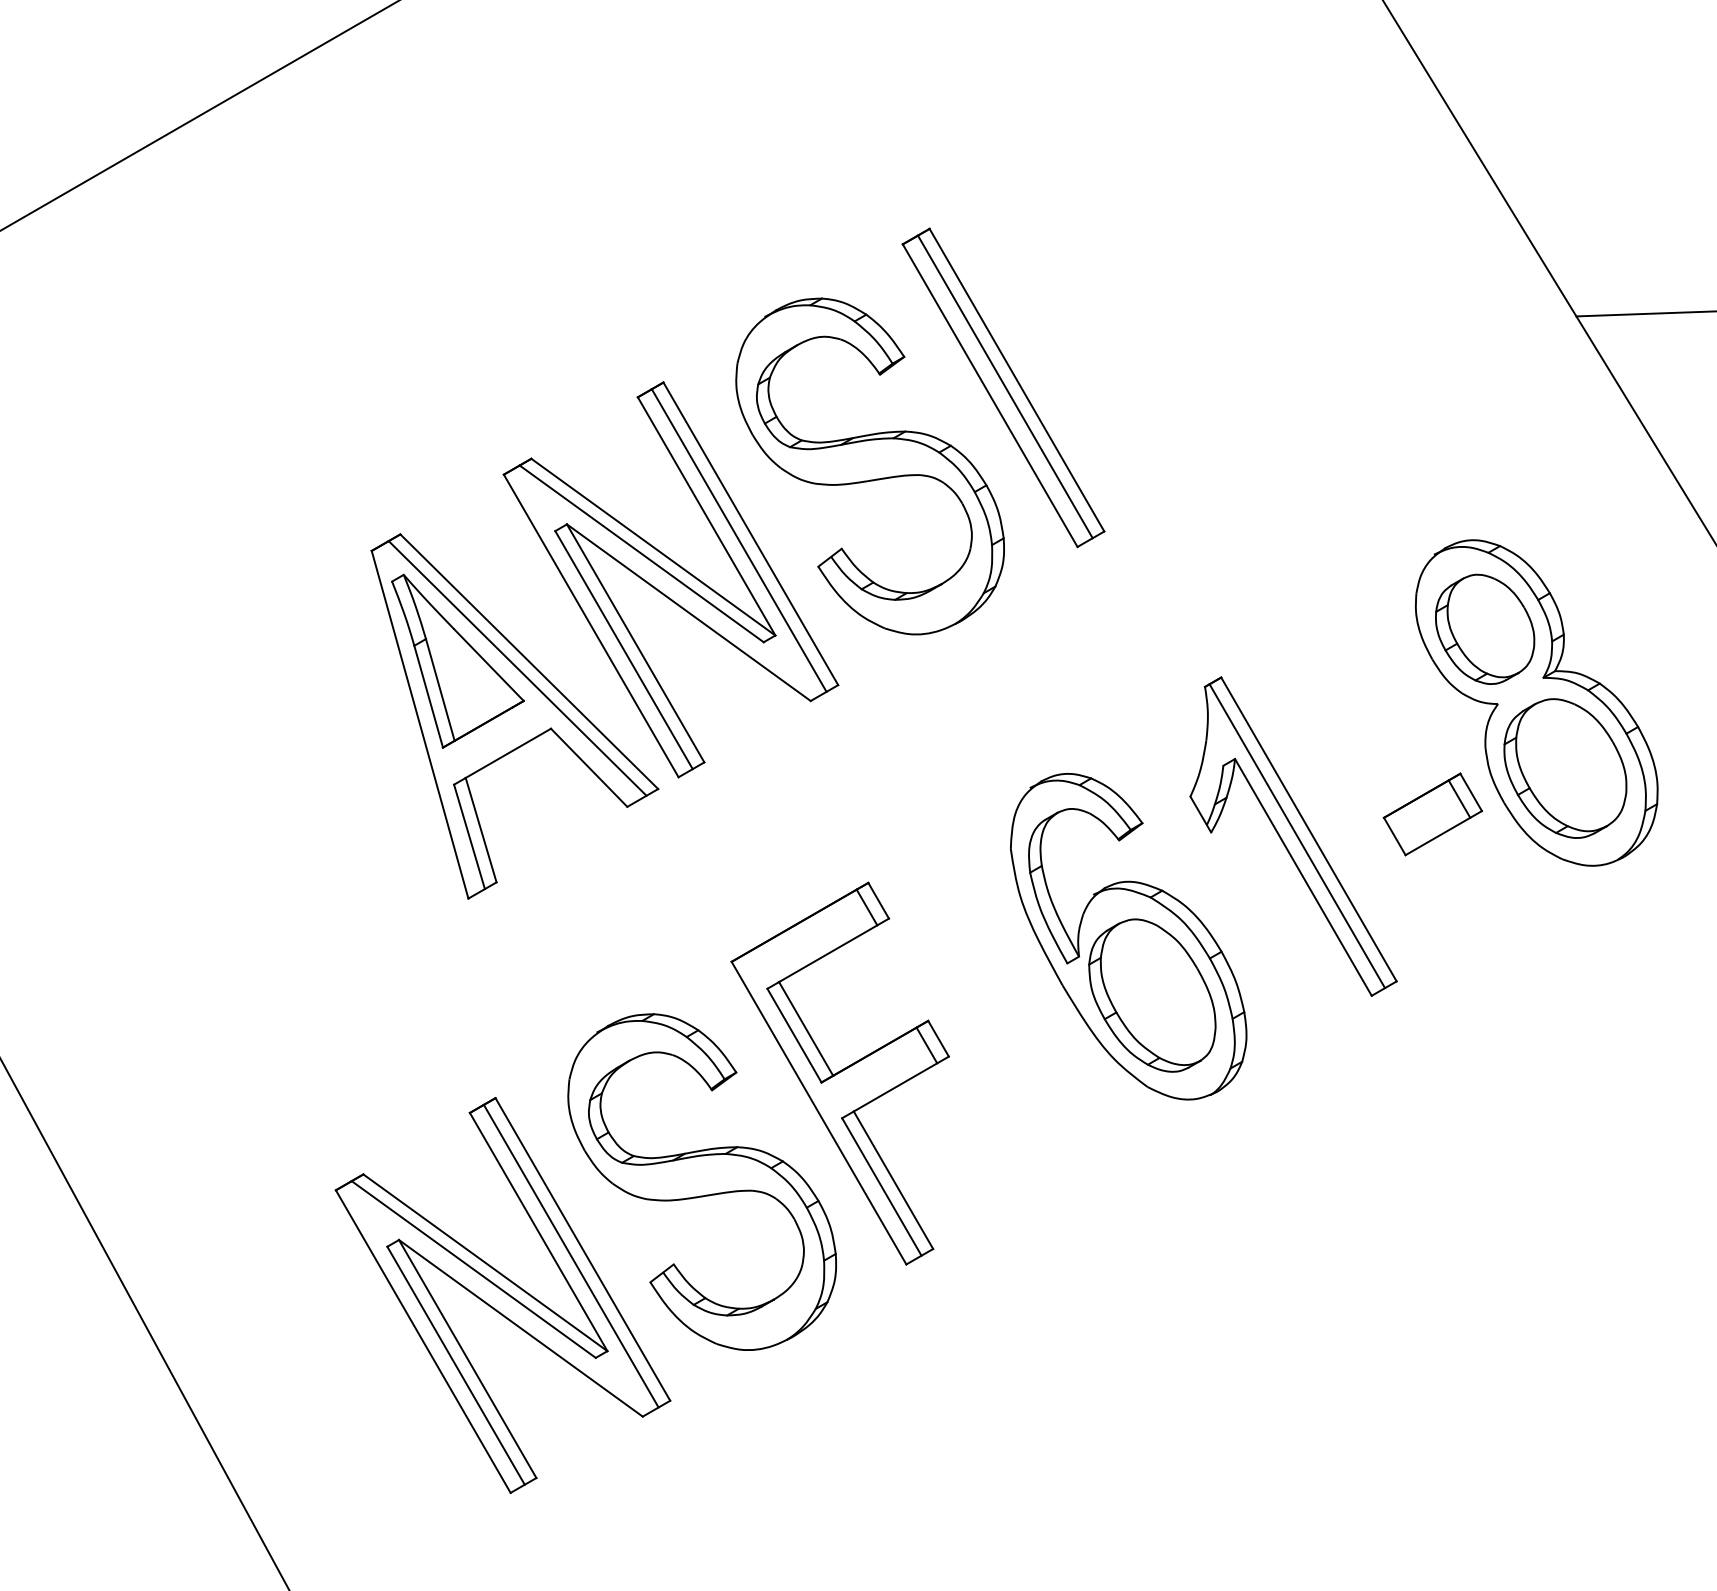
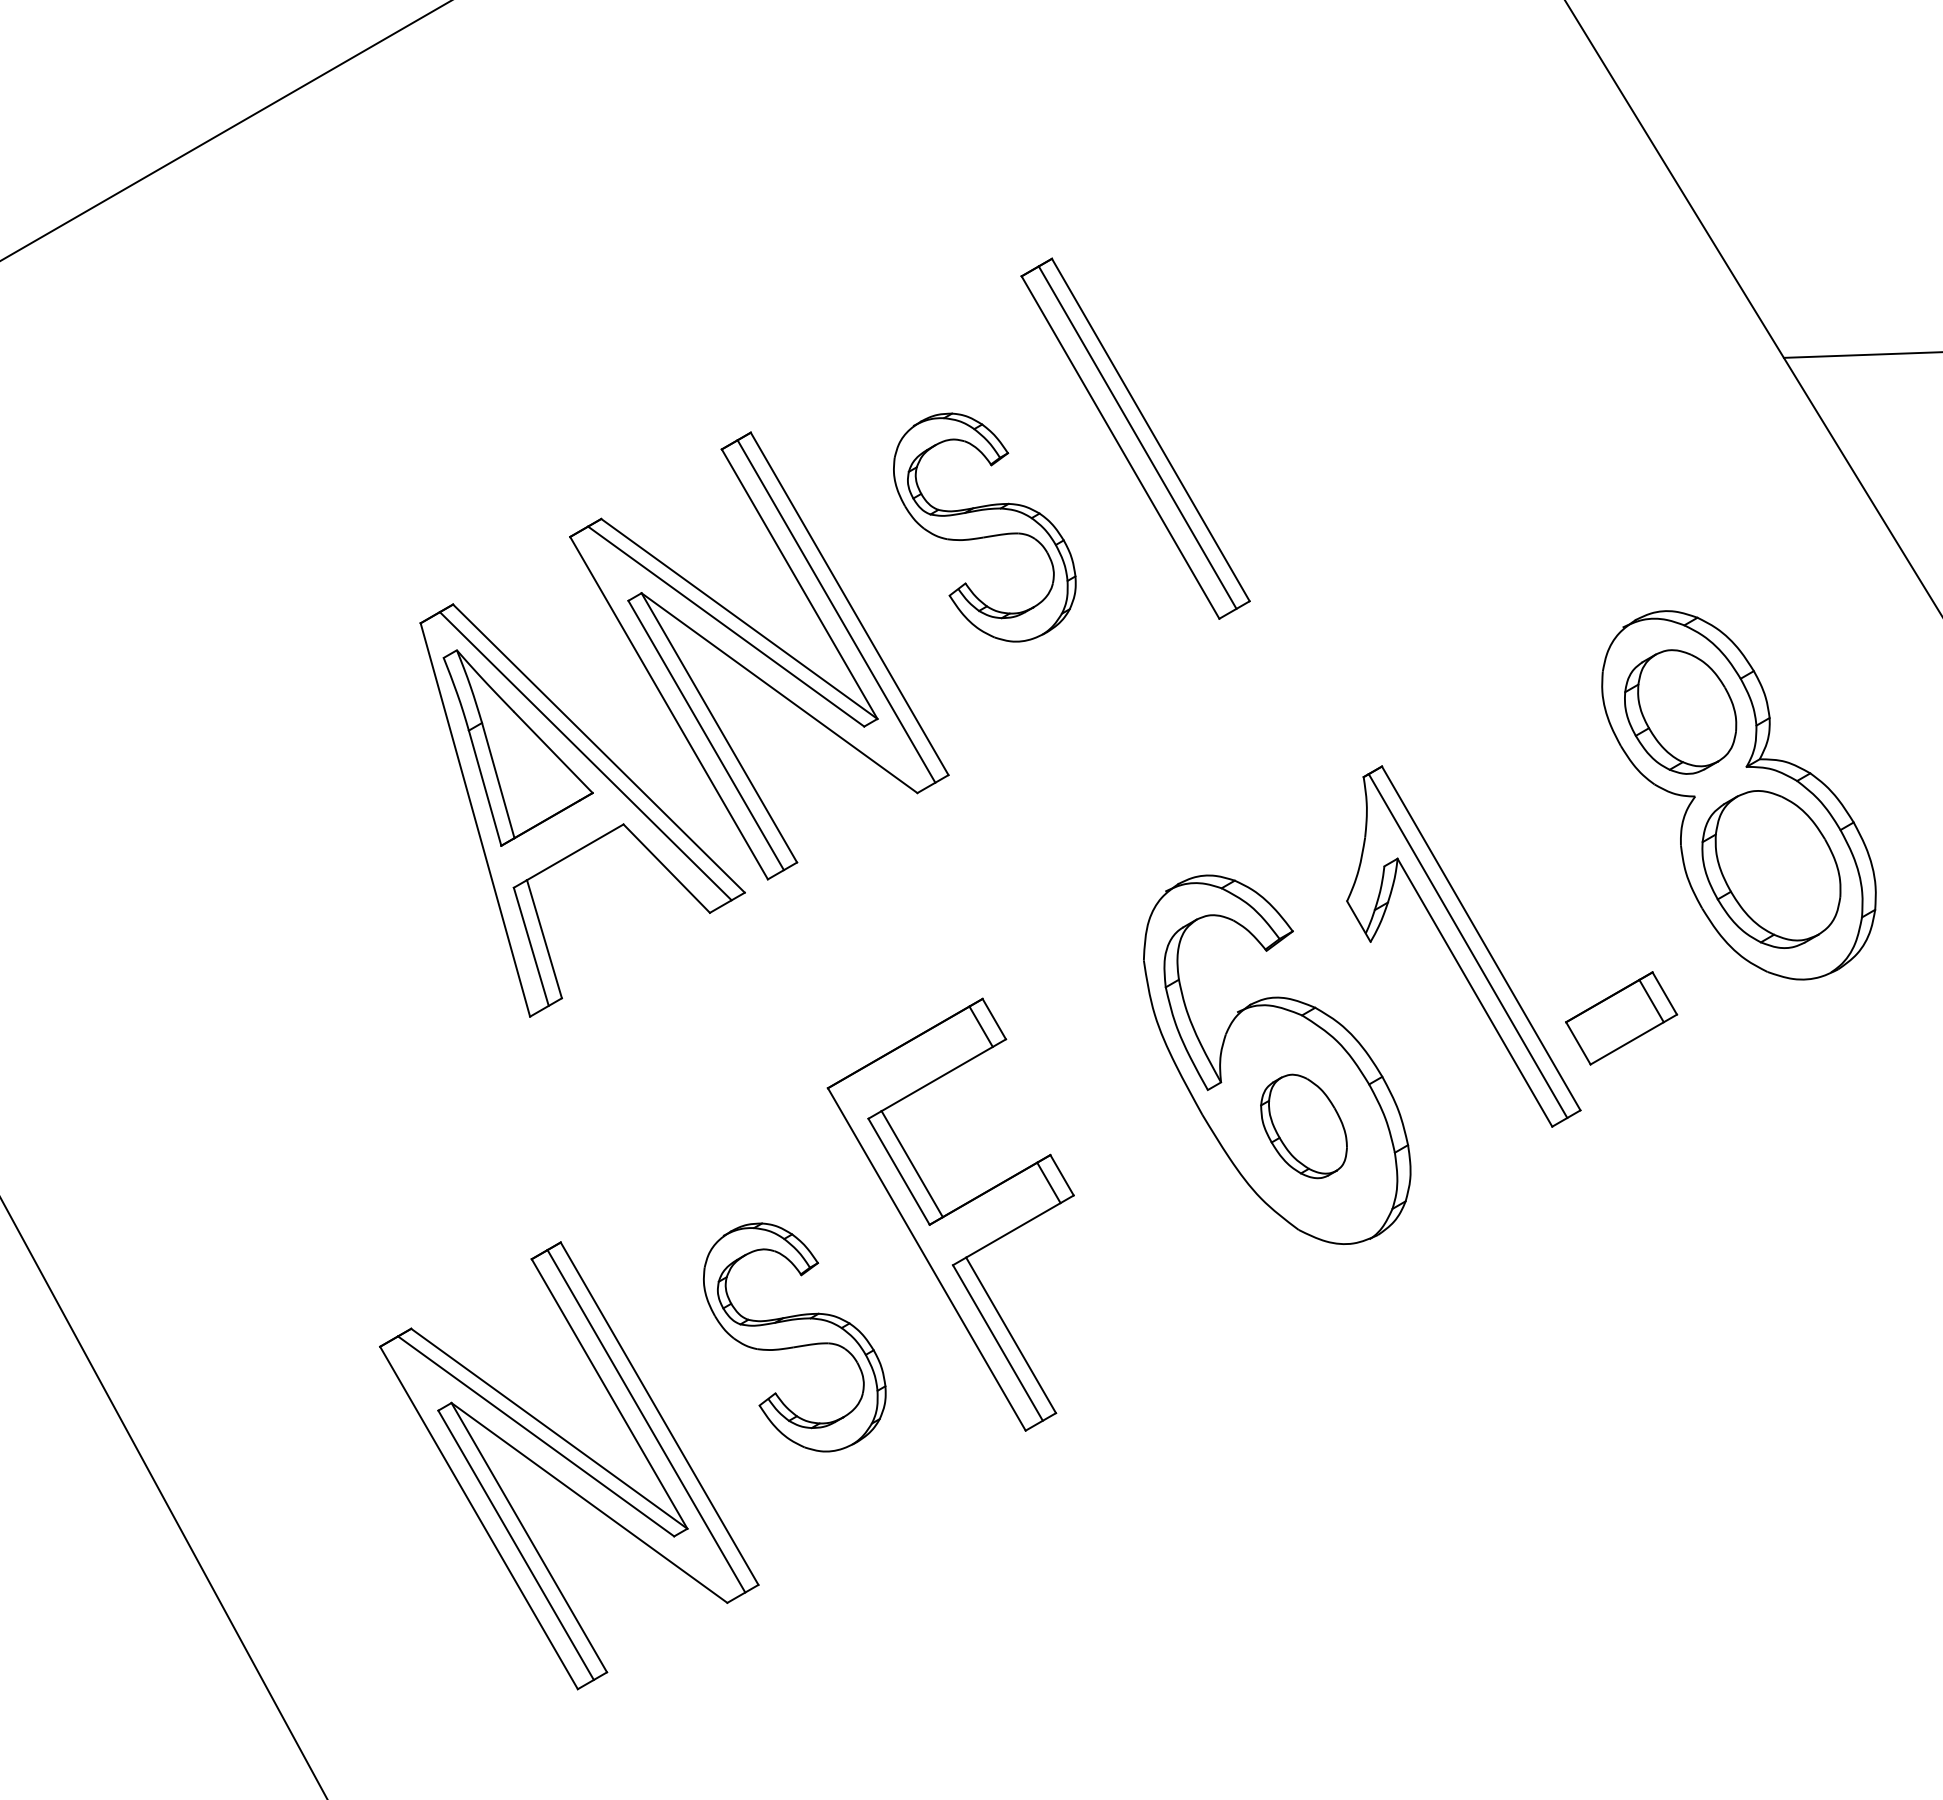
part: (869, 466) -> (984, 527), size x0.6
part: (1432, 814) -> (1621, 1018), moved
part: (1151, 995) -> (1303, 1126), size x0.6
part: (702, 1182) -> (794, 1337), size x0.6

